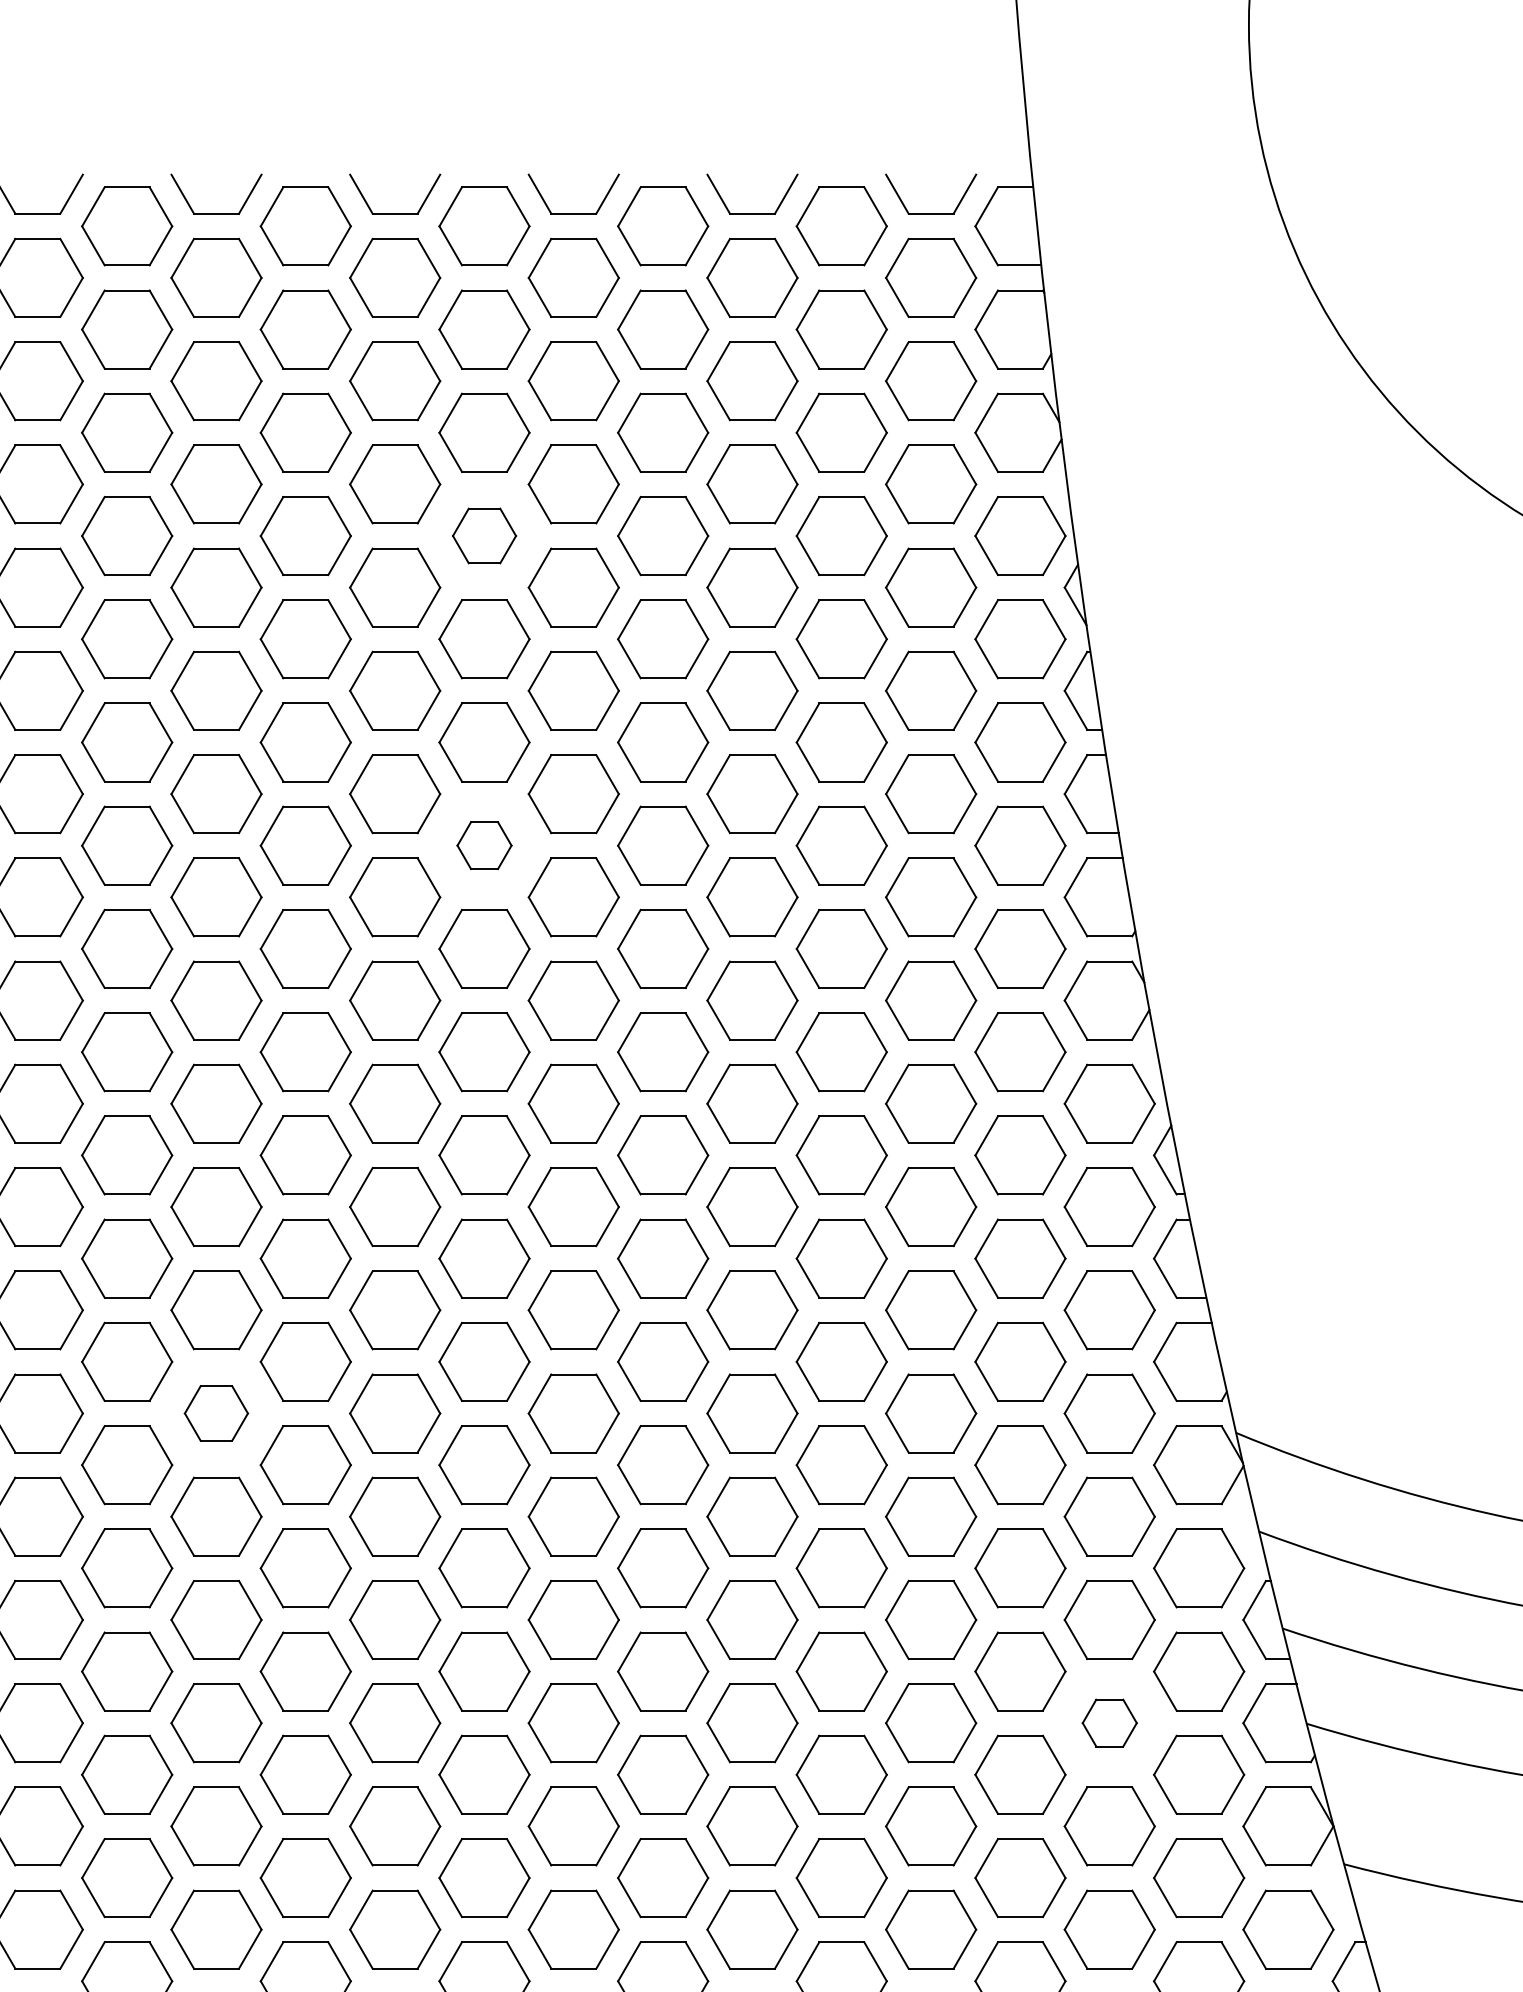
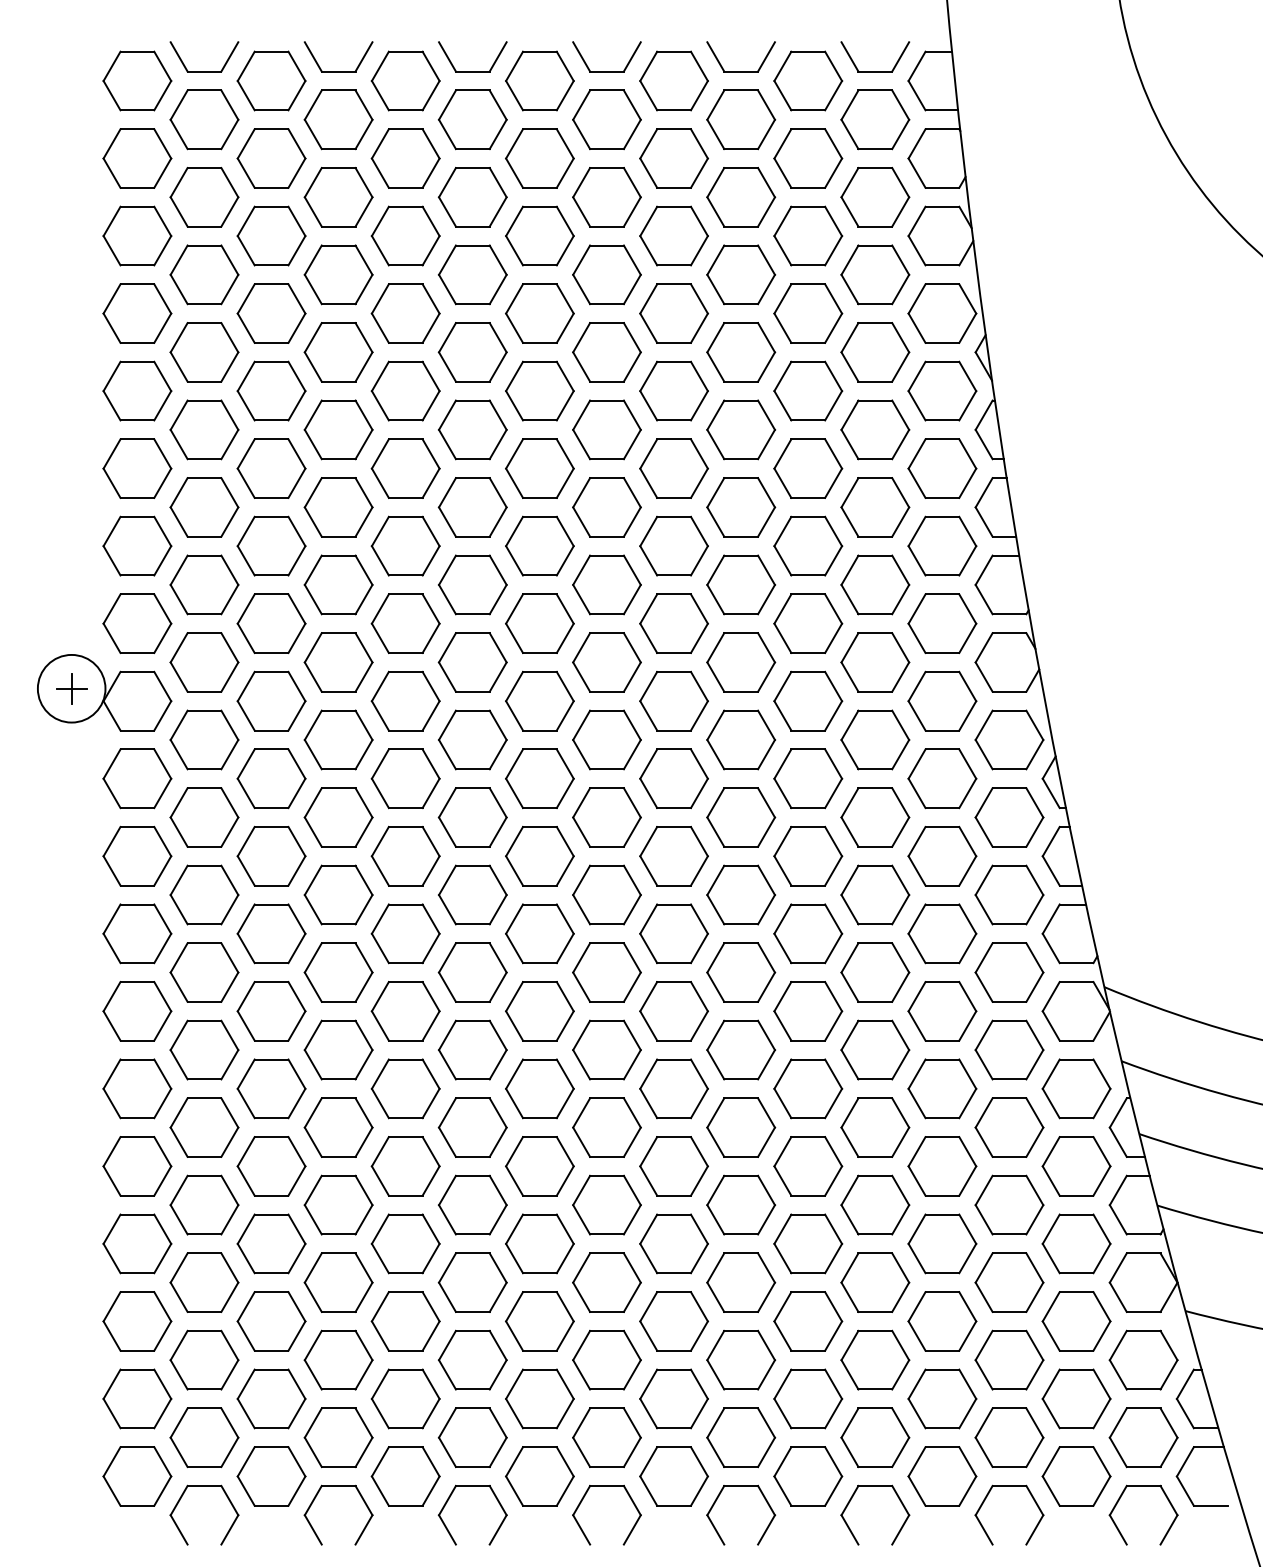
part: (483, 535) -> (539, 313), size x1.43
part: (483, 844) -> (539, 545), size x1.67
part: (216, 1413) -> (338, 972), size x1.43
part: (1109, 1722) -> (1009, 1204), size x1.67

